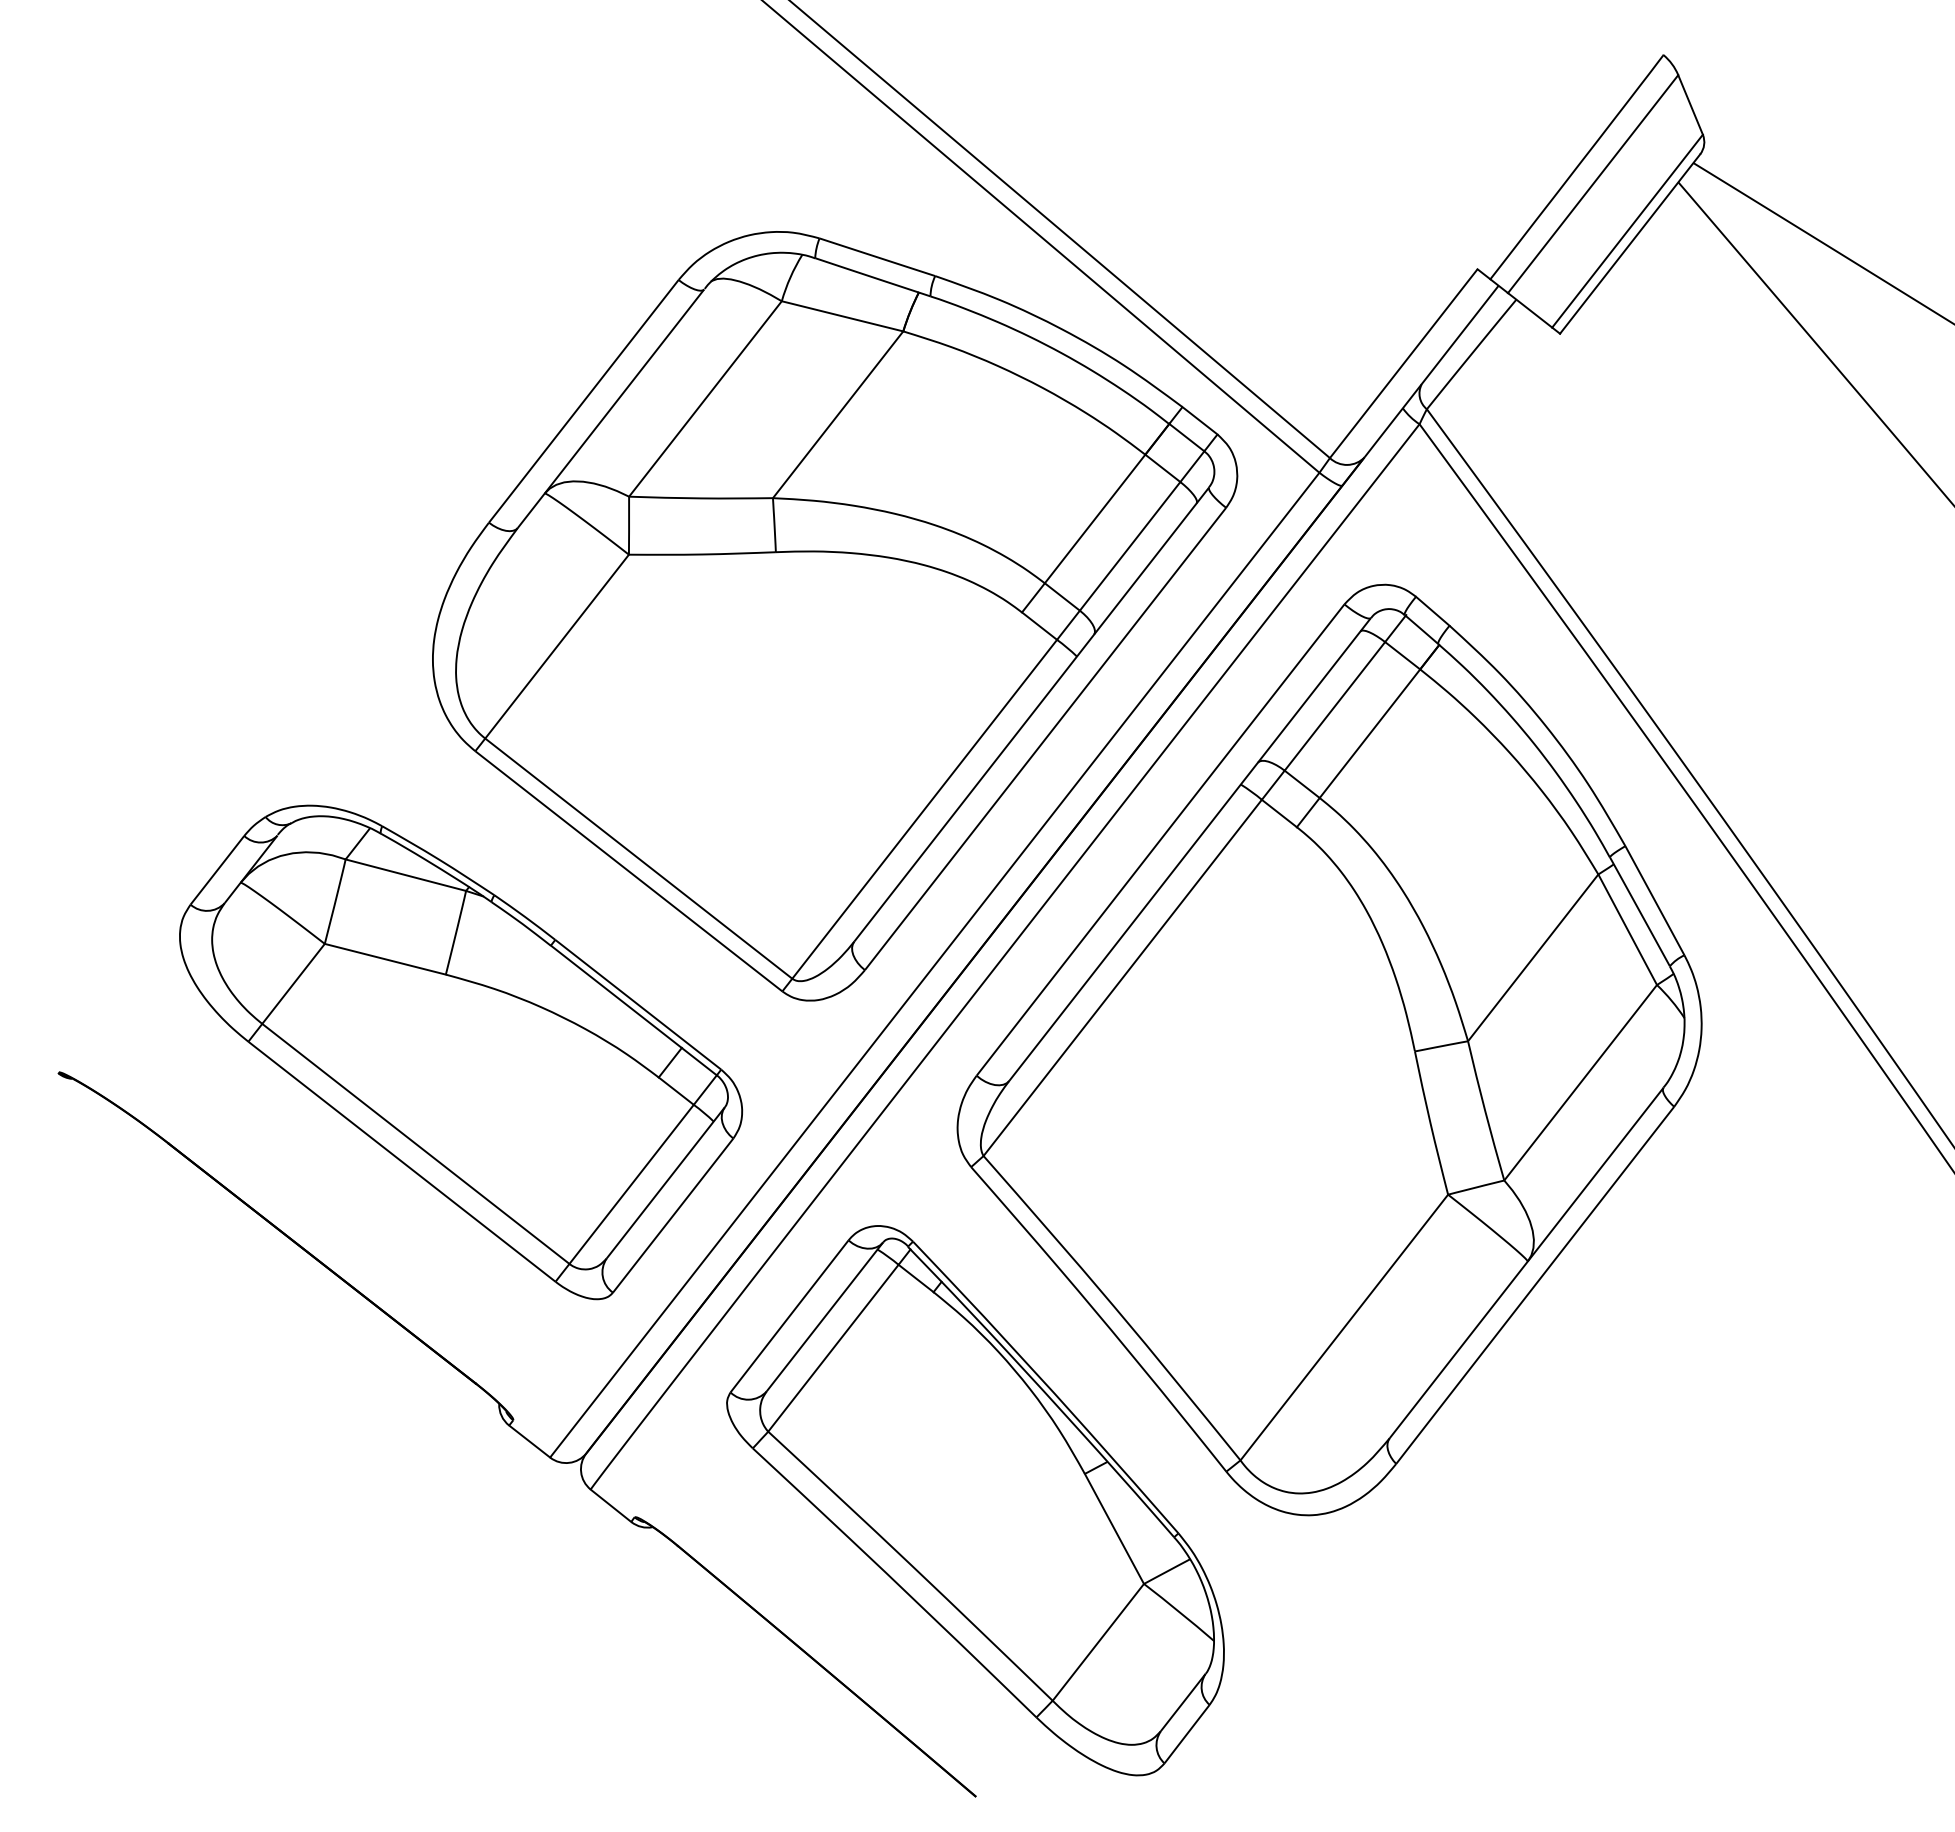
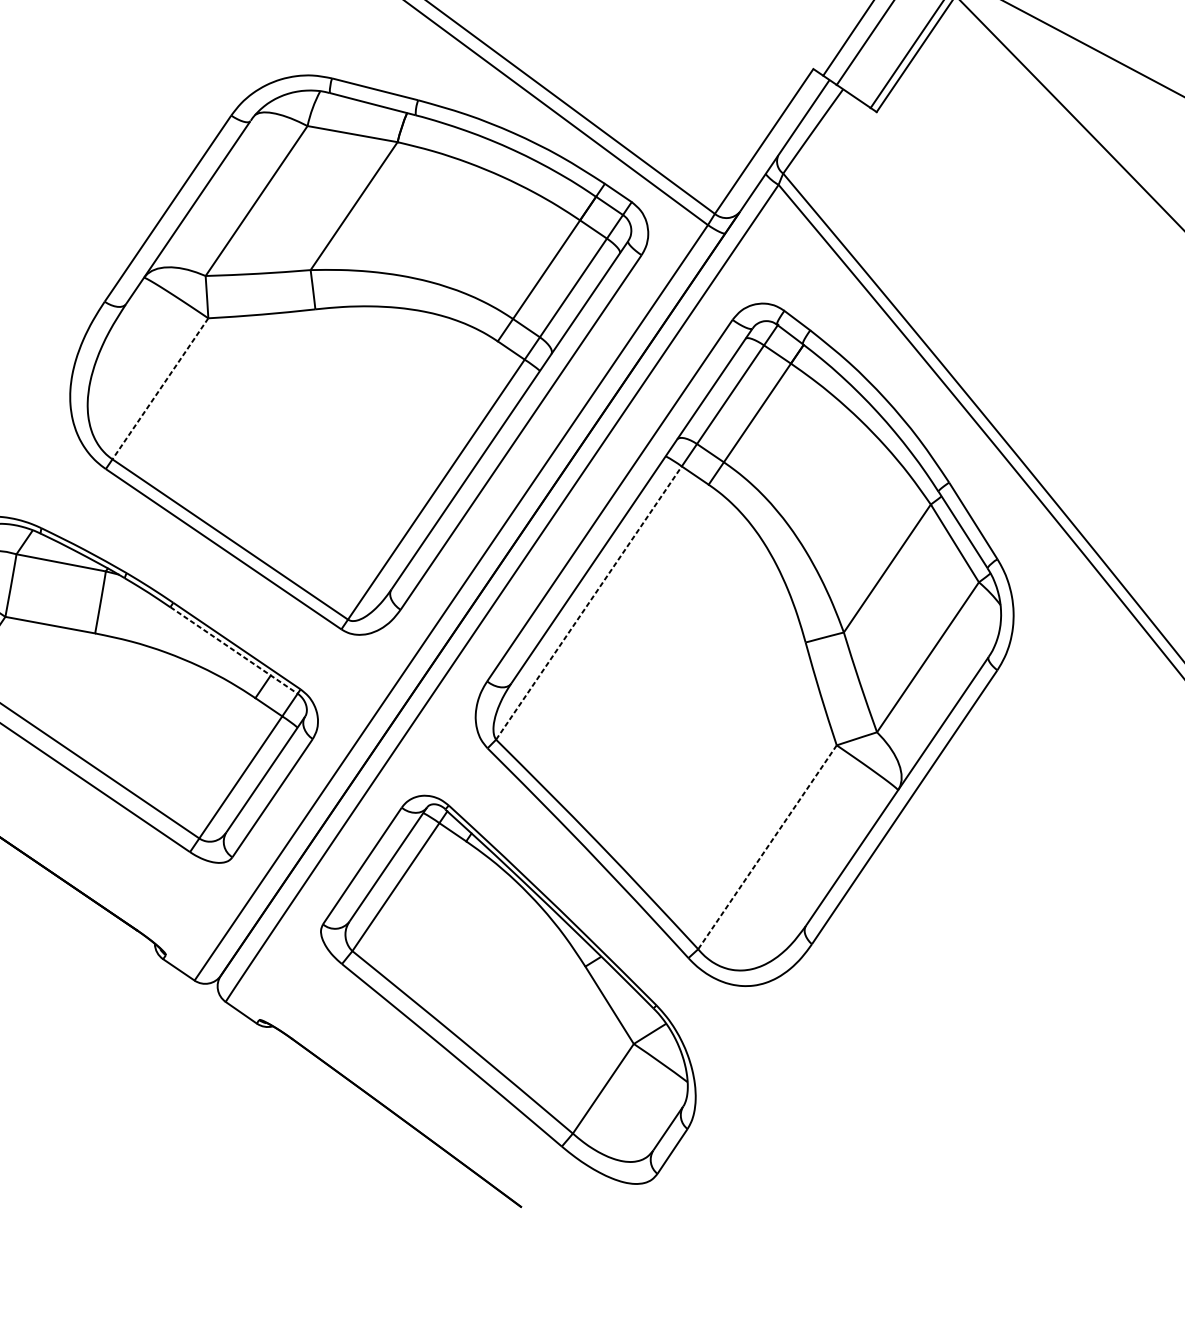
line: (557, 646) -> (160, 388), solid -> dashed
line: (1123, 977) -> (589, 602), solid -> dashed
line: (634, 1010) -> (234, 650), solid -> dashed
line: (1344, 1327) -> (767, 847), solid -> dashed

